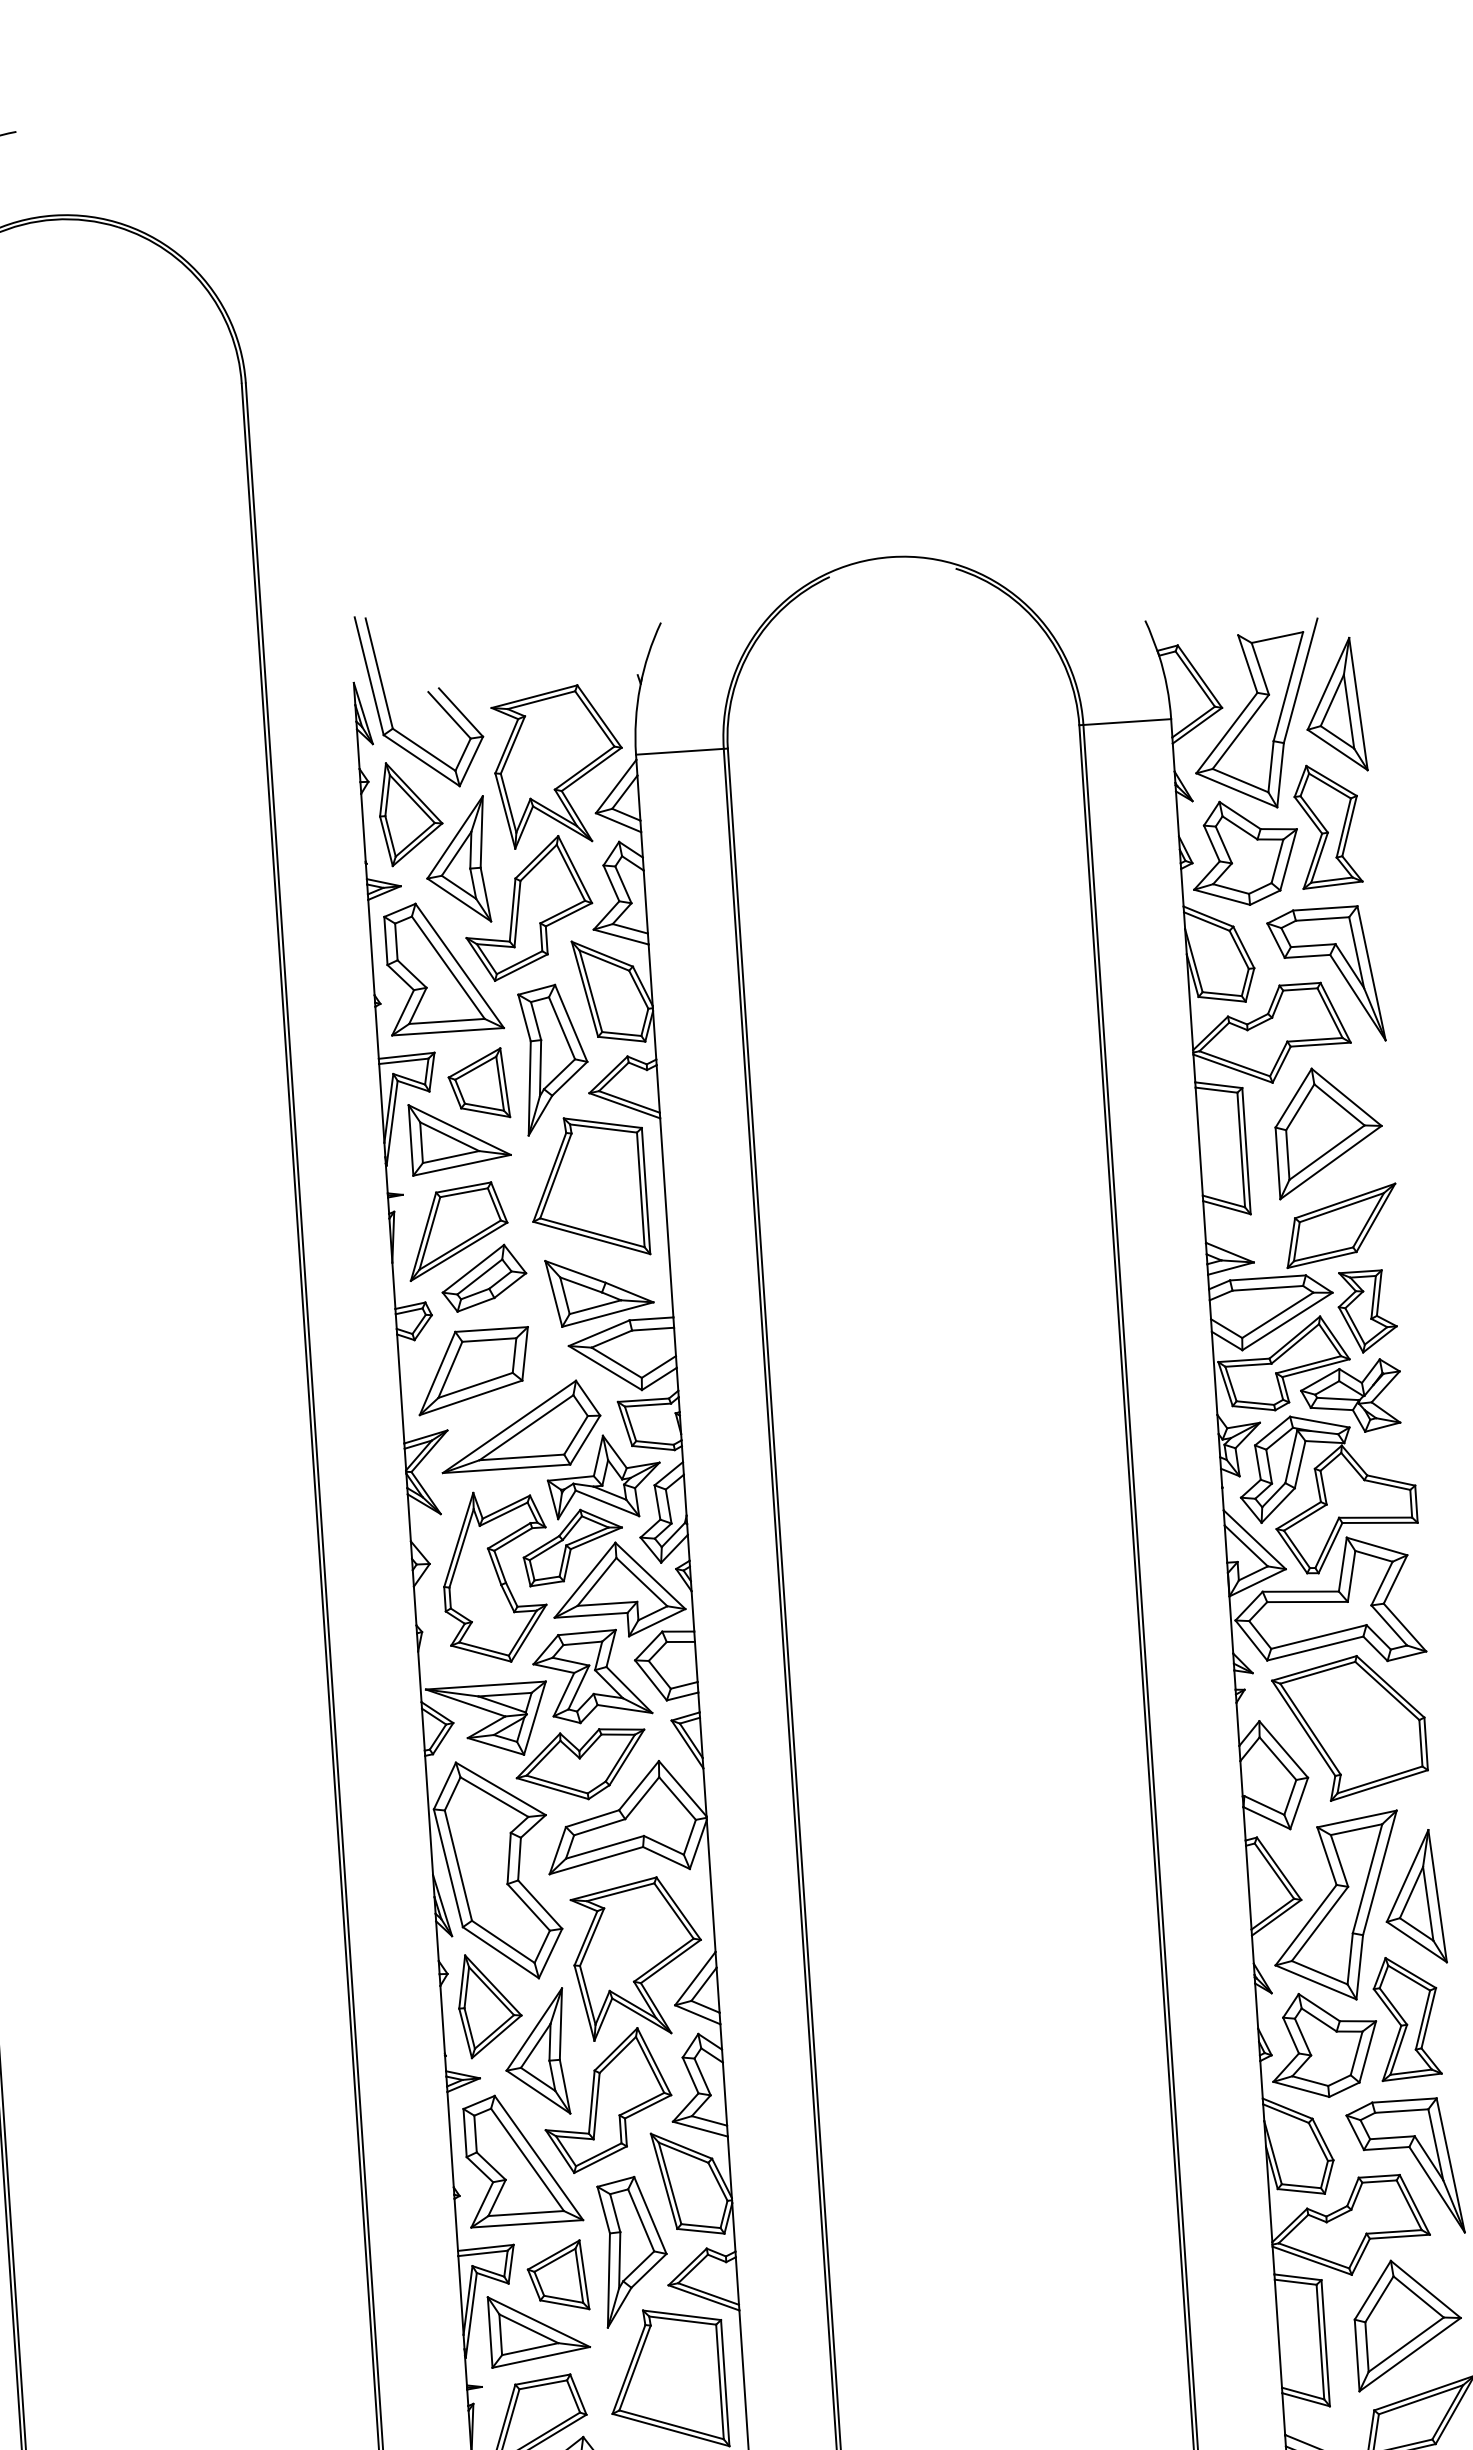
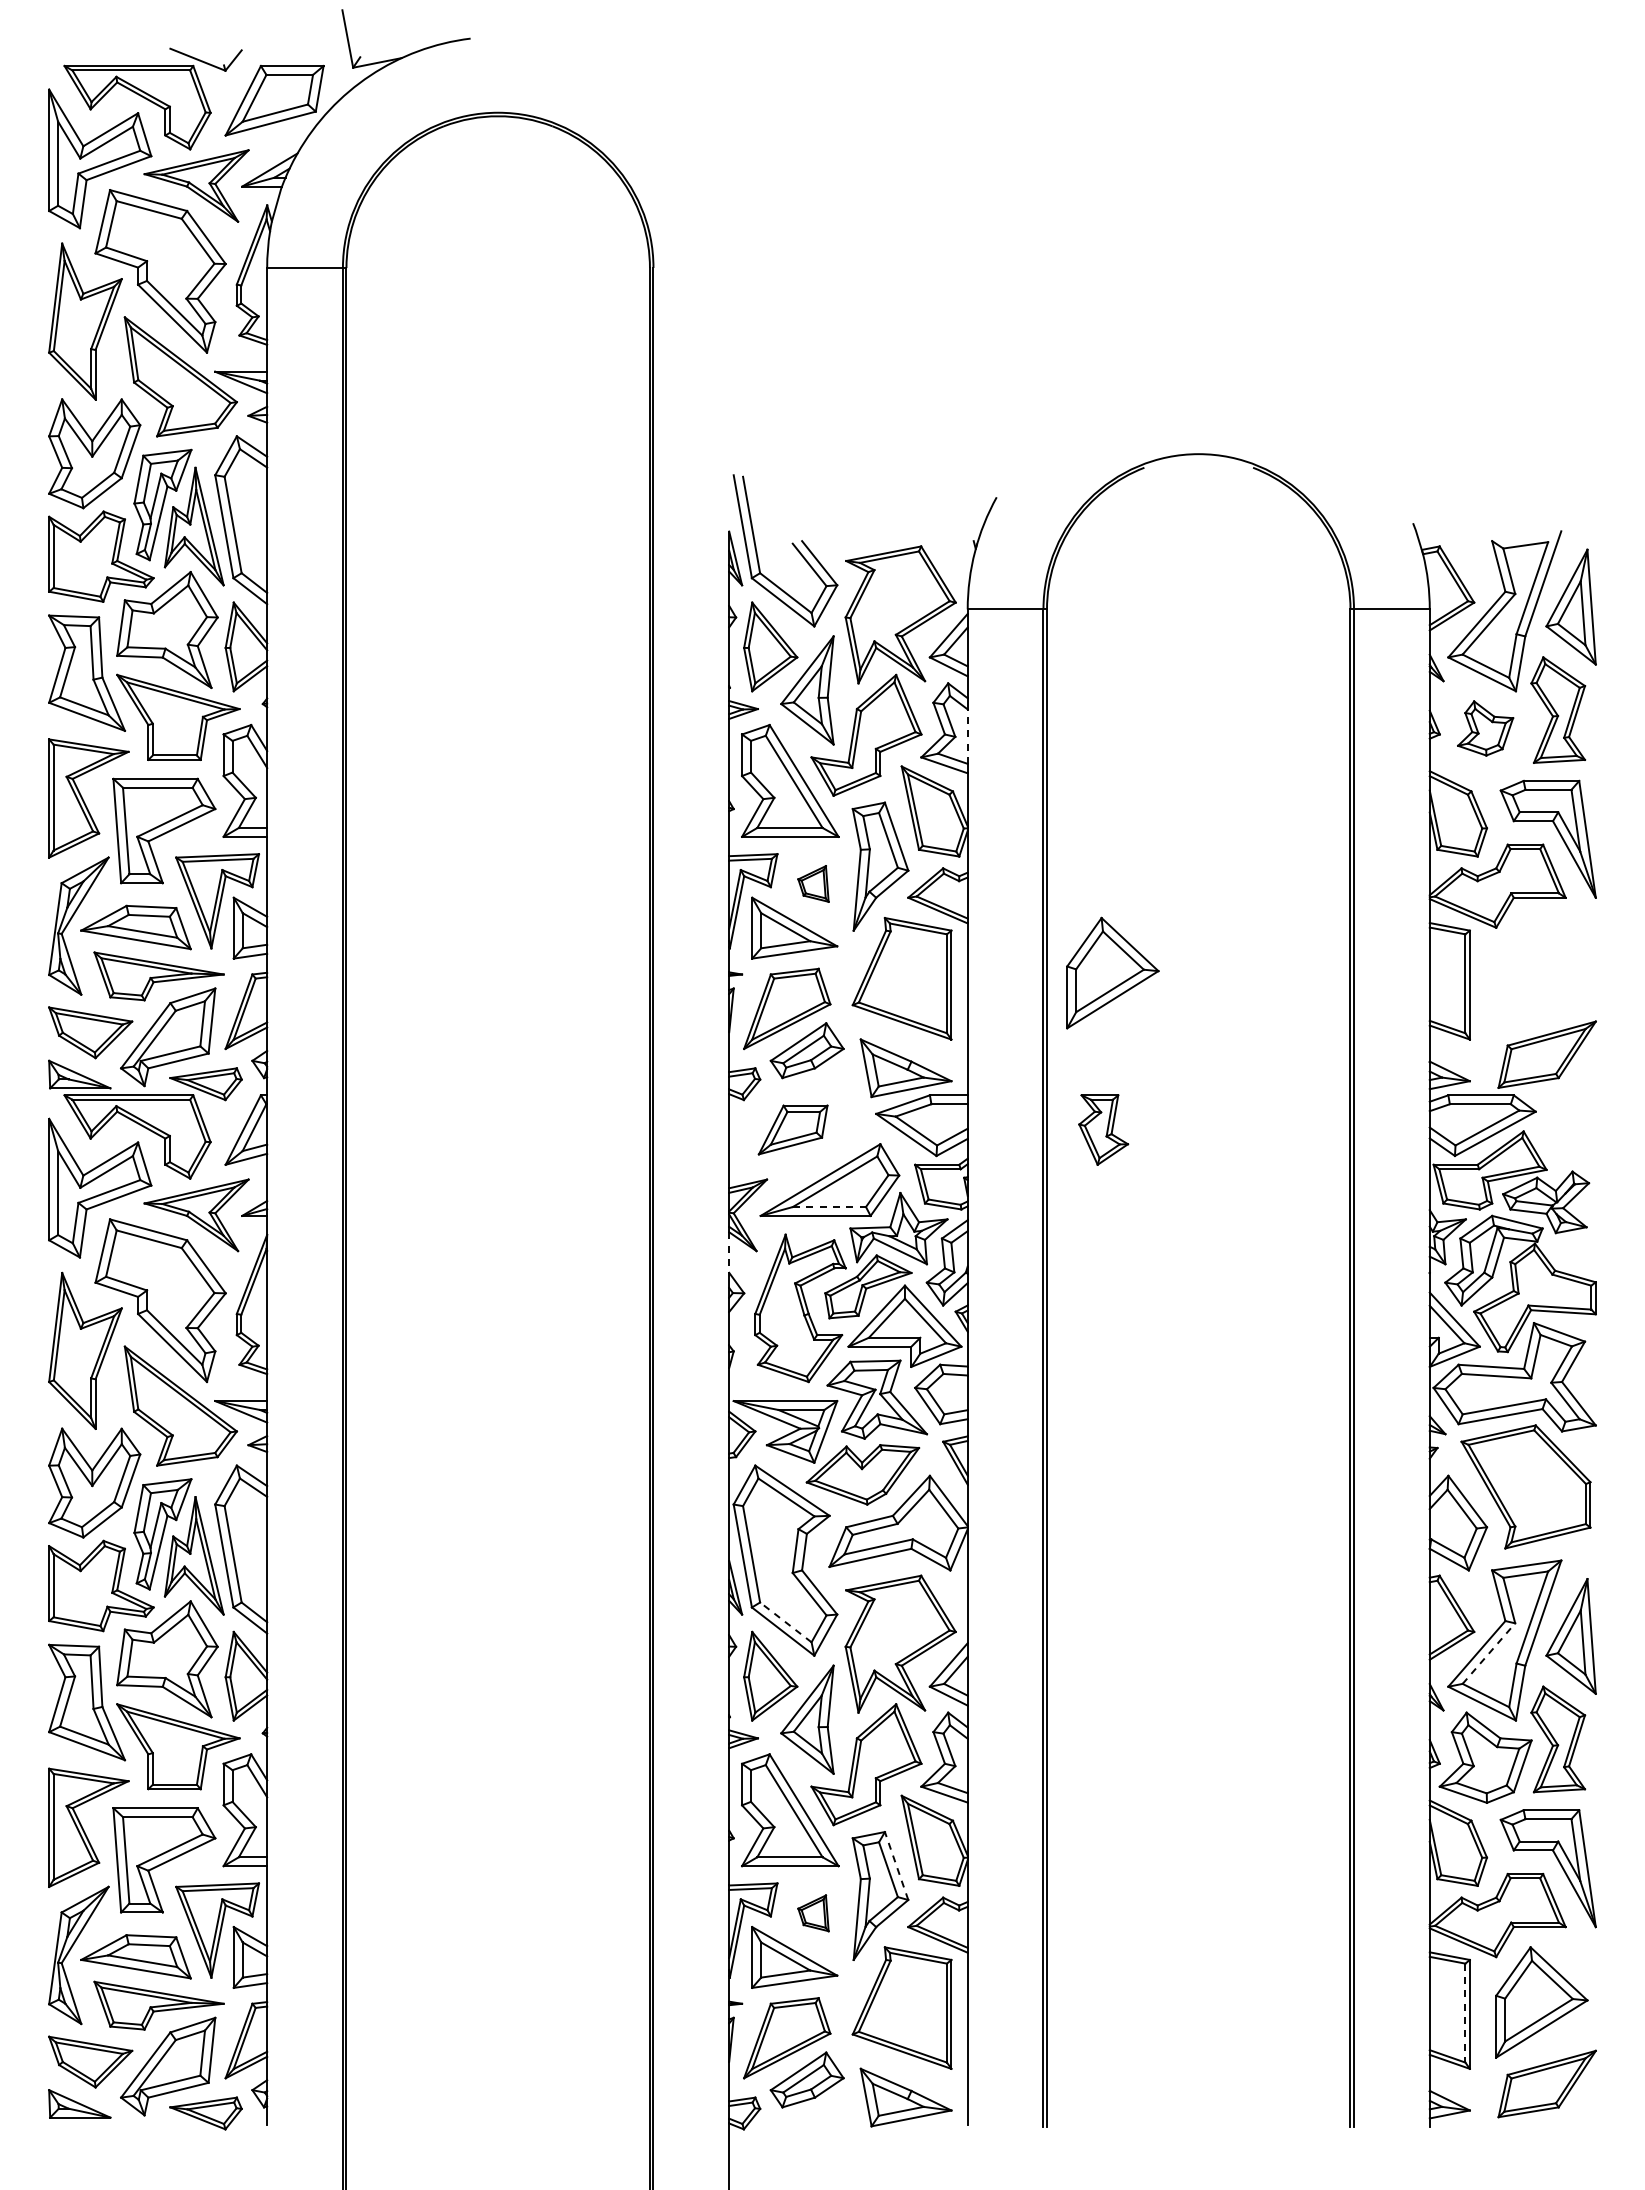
part: (1244, 852) -> (1485, 728), size x0.6
line: (645, 901) -> (967, 736), solid -> dashed
part: (478, 1083) -> (813, 883), size x0.6
part: (1328, 1131) -> (1112, 972), moved
part: (1367, 1311) -> (1103, 1129), moved
part: (474, 1370) -> (793, 1129), size x0.7
line: (521, 1457) -> (829, 1207), solid -> dashed
line: (409, 1518) -> (729, 1253), solid -> dashed
line: (1320, 1923) -> (1489, 1653), solid -> dashed
line: (502, 1942) -> (785, 1622), solid -> dashed
line: (650, 2216) -> (896, 1866), solid -> dashed
part: (557, 2276) -> (813, 1913), size x0.6
line: (1320, 2342) -> (1465, 2013), solid -> dashed

